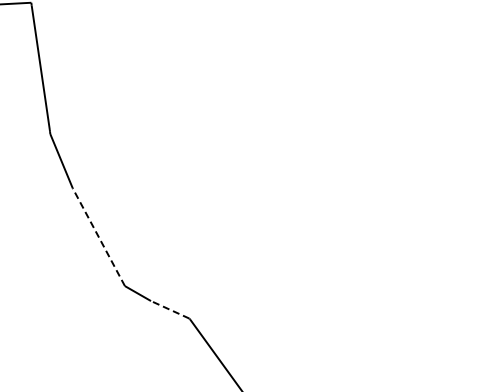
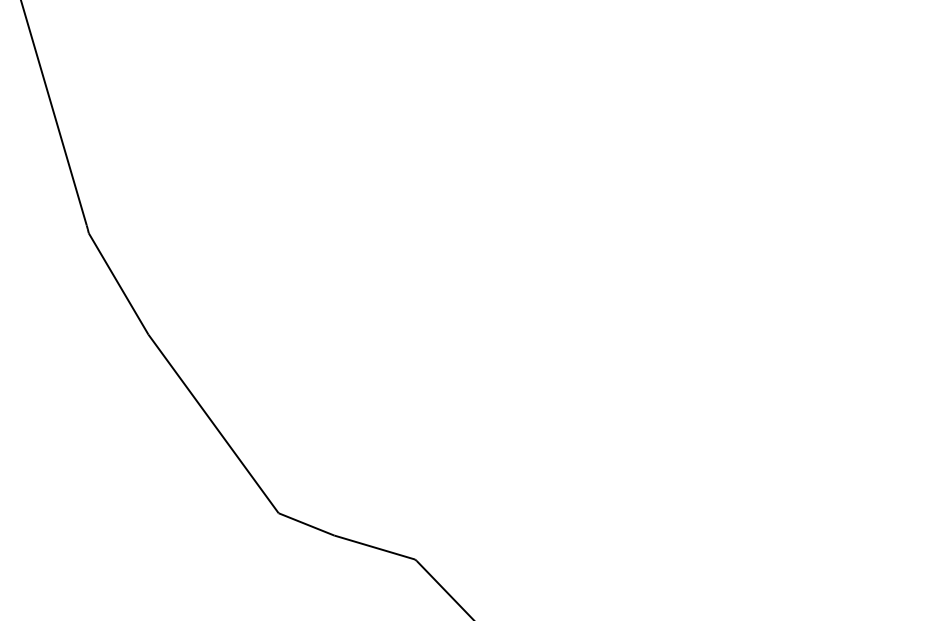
line: (98, 236) -> (212, 422), dashed -> solid
line: (169, 309) -> (373, 547), dashed -> solid

